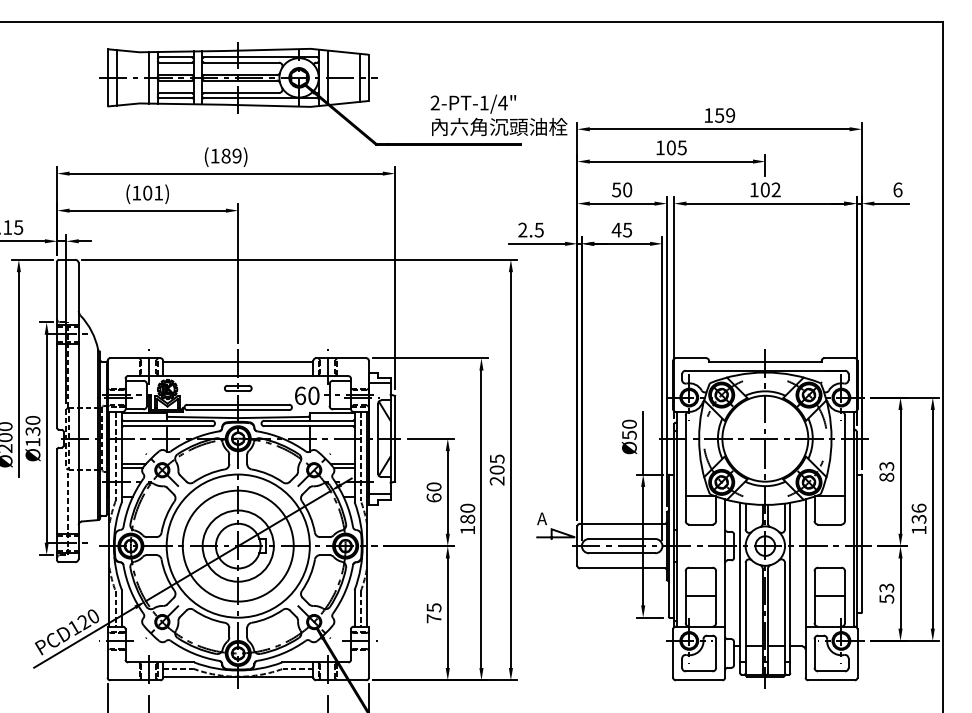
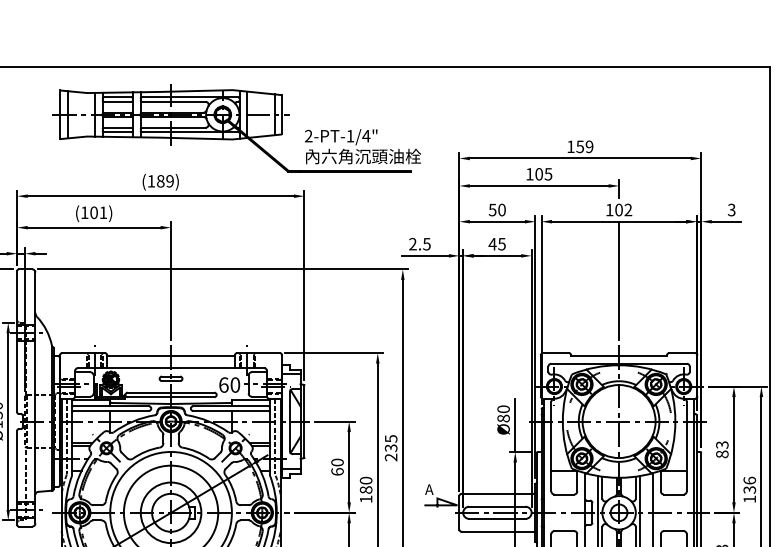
text: (498, 114) -> (362, 145), moved
text: (897, 189) -> (731, 209), 6 -> 3
line: (765, 272) -> (619, 280), added
text: (629, 434) -> (503, 417), Ø50 -> Ø80
text: (496, 469) -> (390, 447), 205 -> 235

